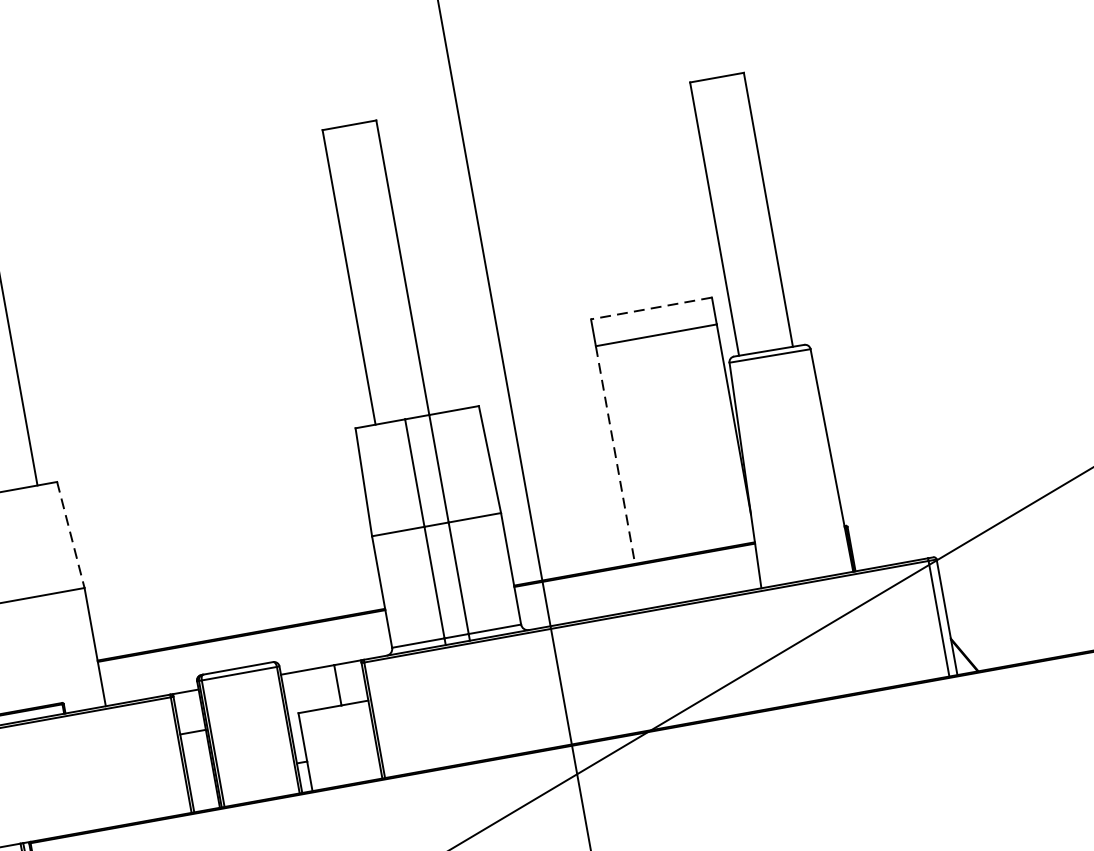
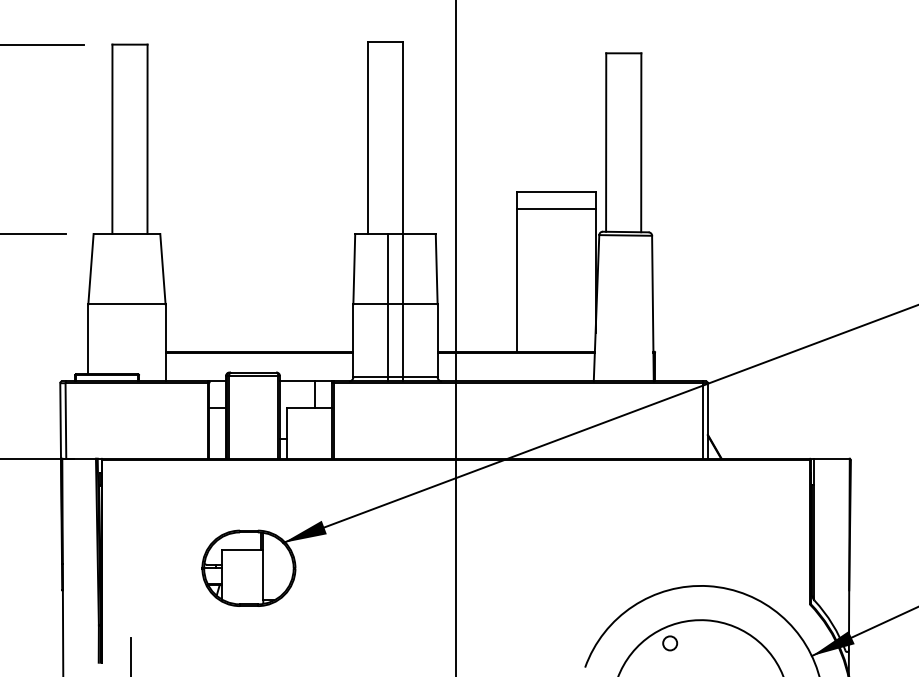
line: (650, 307) -> (555, 191), dashed -> solid
line: (615, 456) -> (516, 281), dashed -> solid
line: (70, 535) -> (162, 269), dashed -> solid

